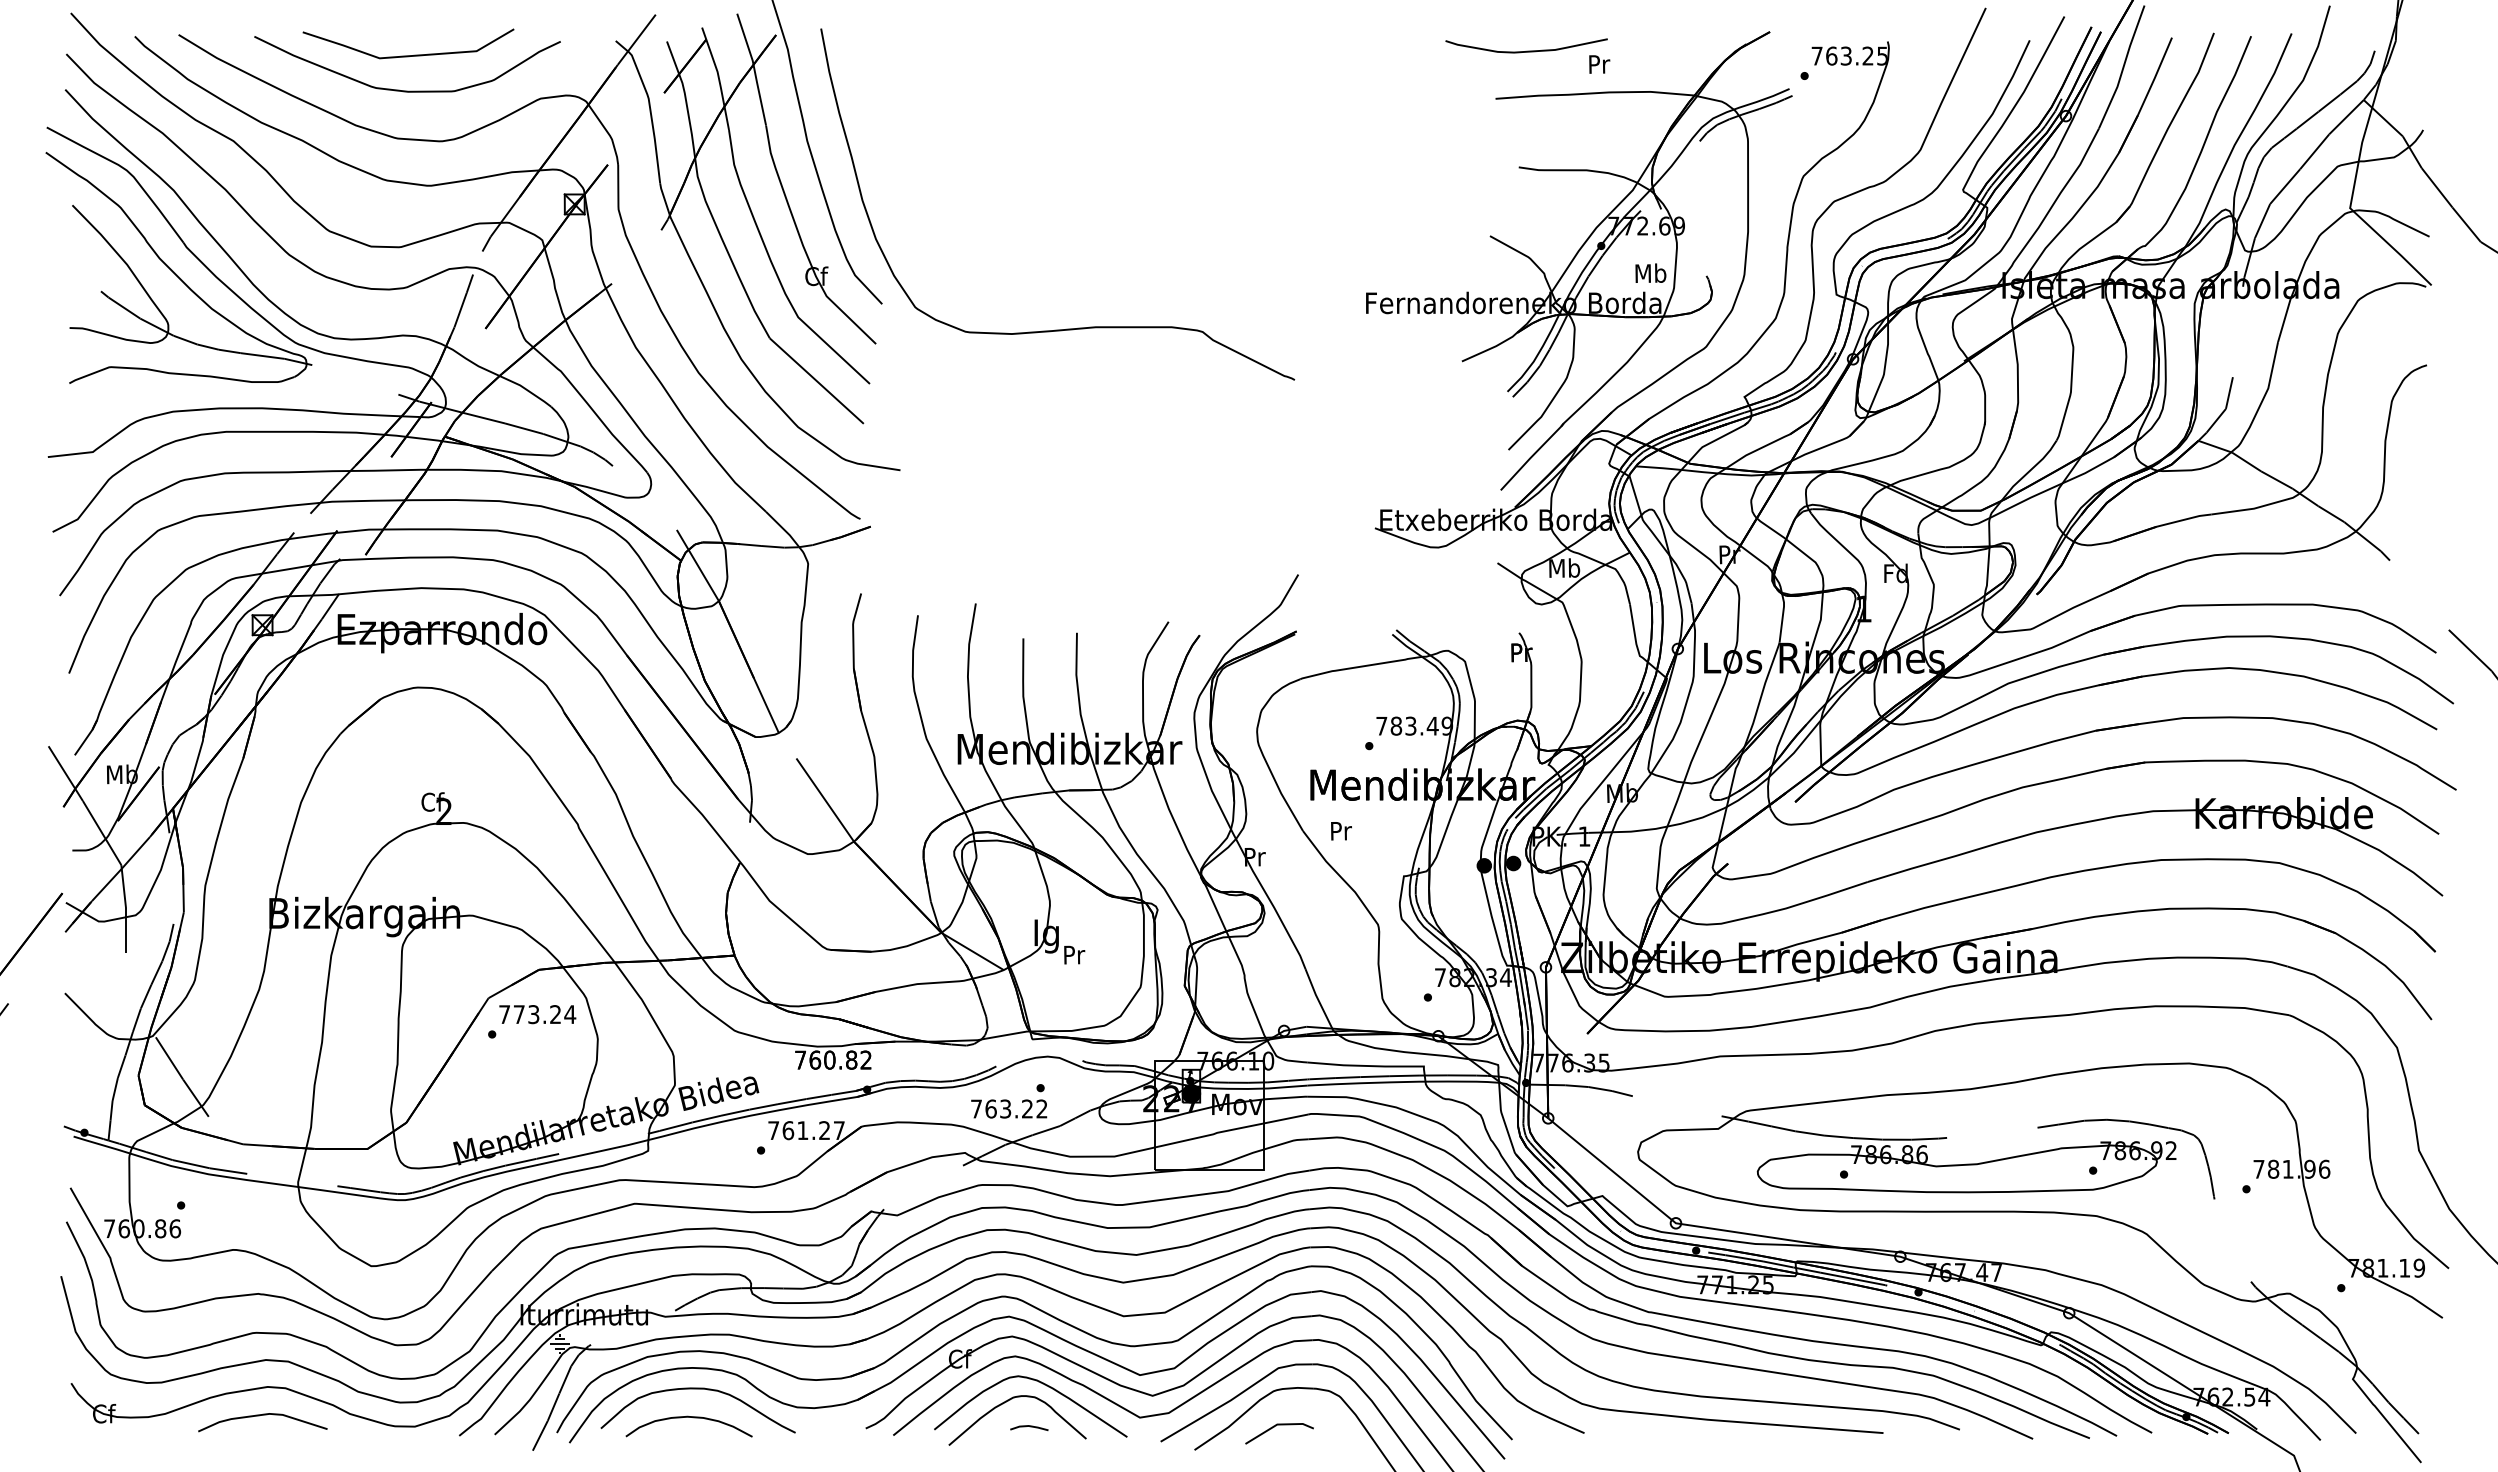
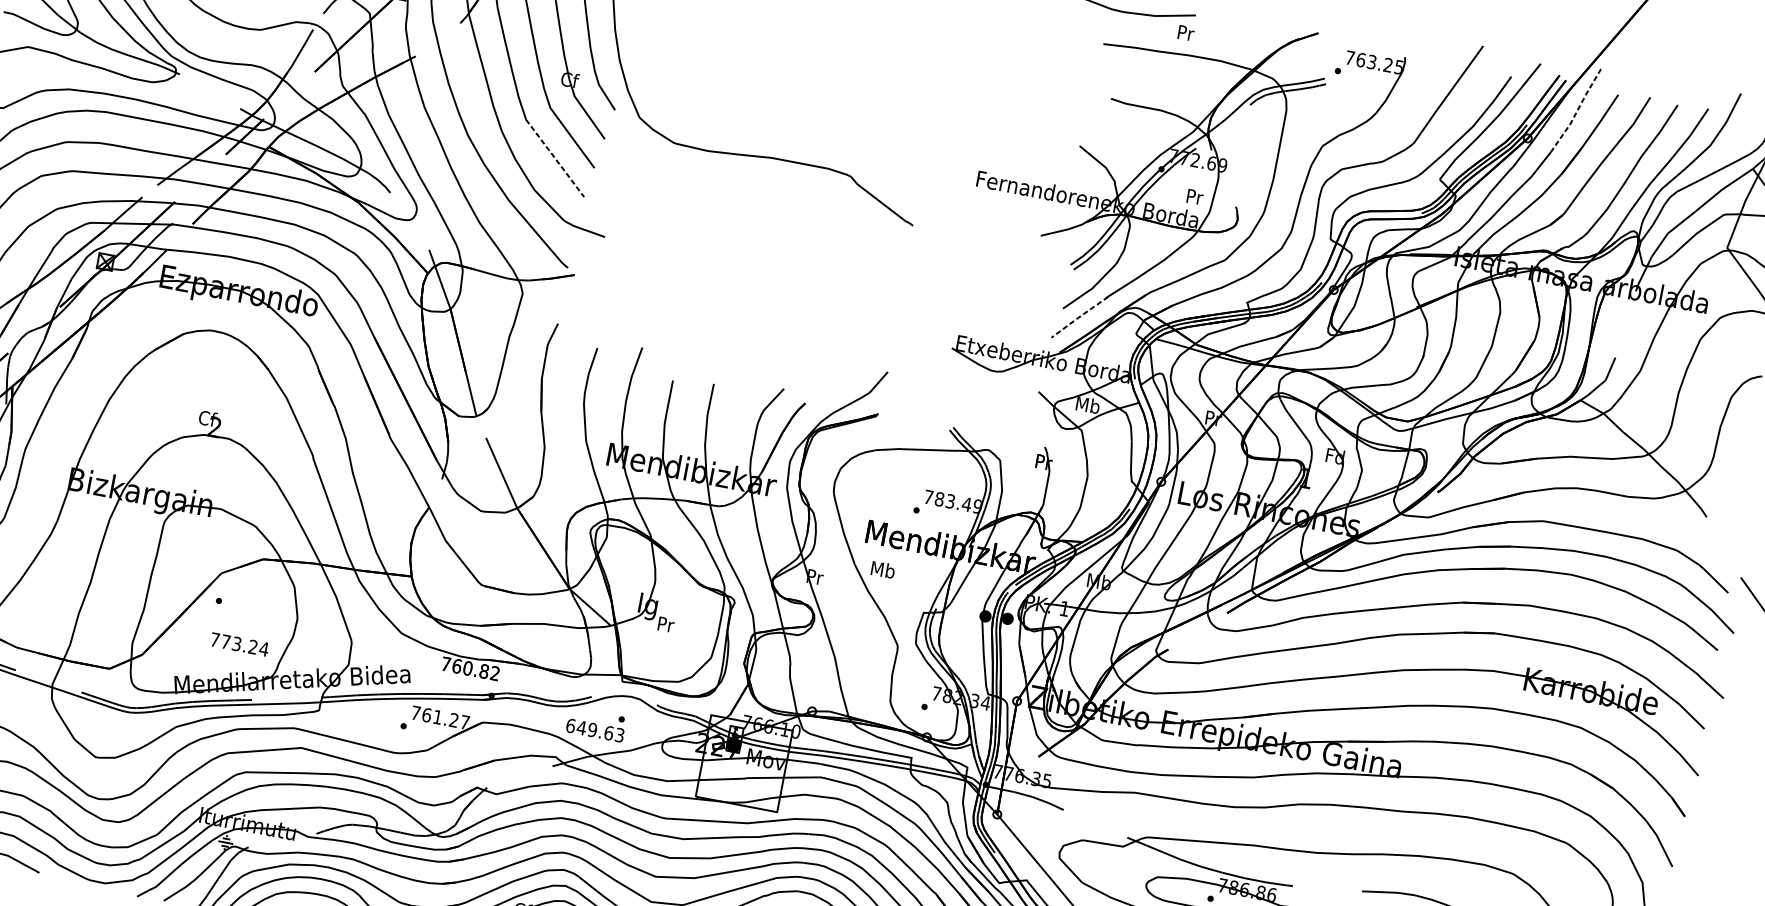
line: (2123, 67) -> (1577, 110), solid -> dashed
text: (1650, 272) -> (1194, 196), Mb -> Pr
line: (817, 381) -> (555, 158), solid -> dashed
line: (1532, 456) -> (1079, 316), solid -> dashed
text: (1340, 830) -> (882, 569), Pr -> Mb
text: (537, 1014) -> (239, 644), moved
text: (1009, 1108) -> (595, 730), 763.22 -> 649.63

